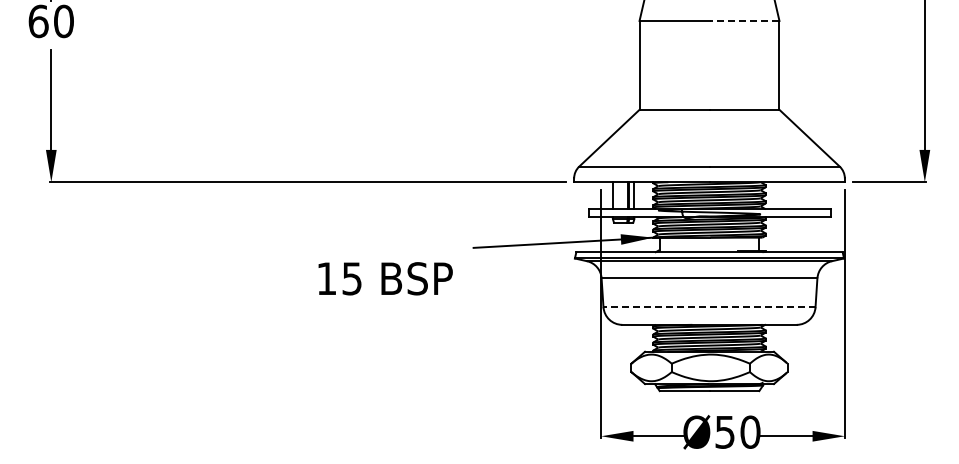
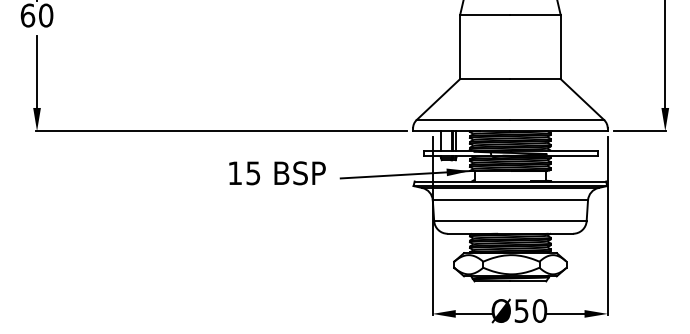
line: (744, 20) -> (535, 14), dashed -> solid
text: (385, 278) -> (277, 173), moved
line: (709, 307) -> (510, 221), dashed -> solid

